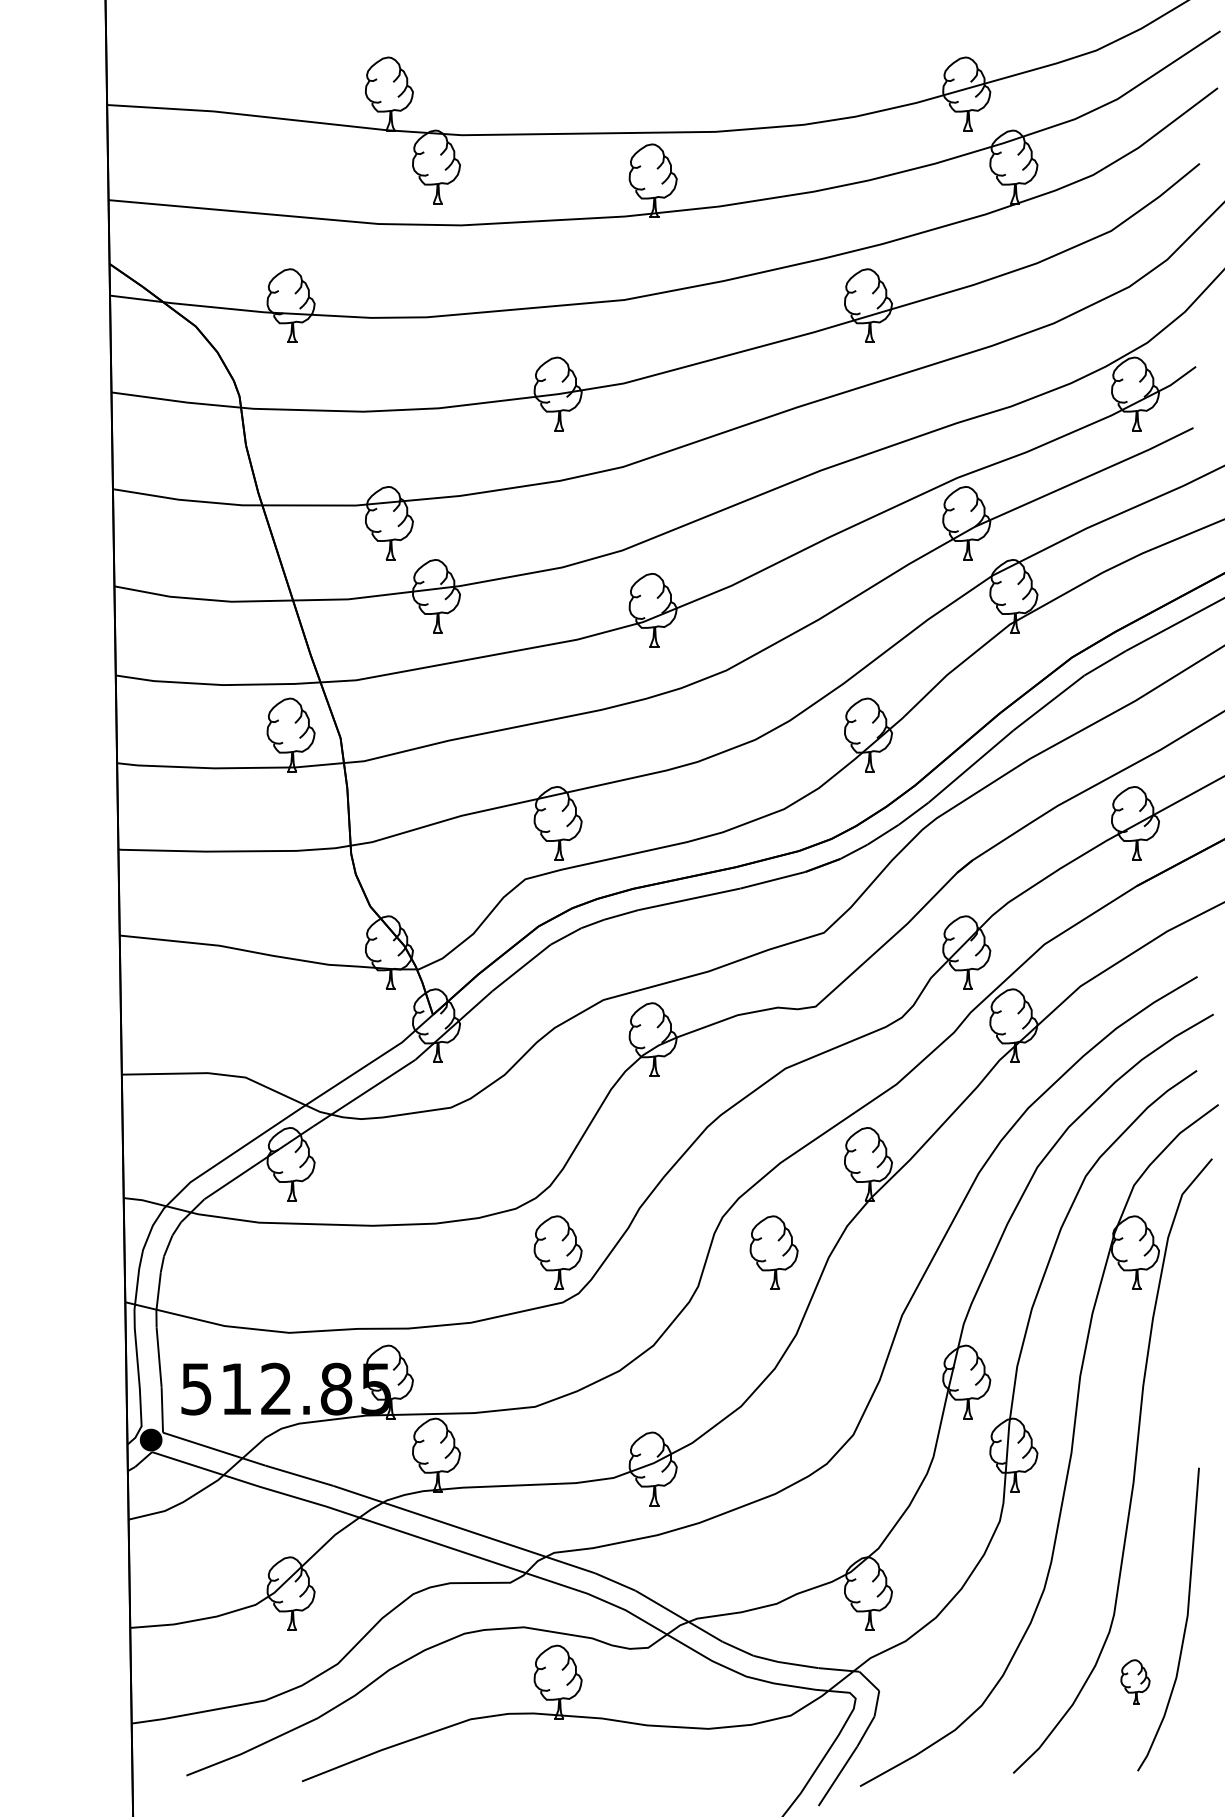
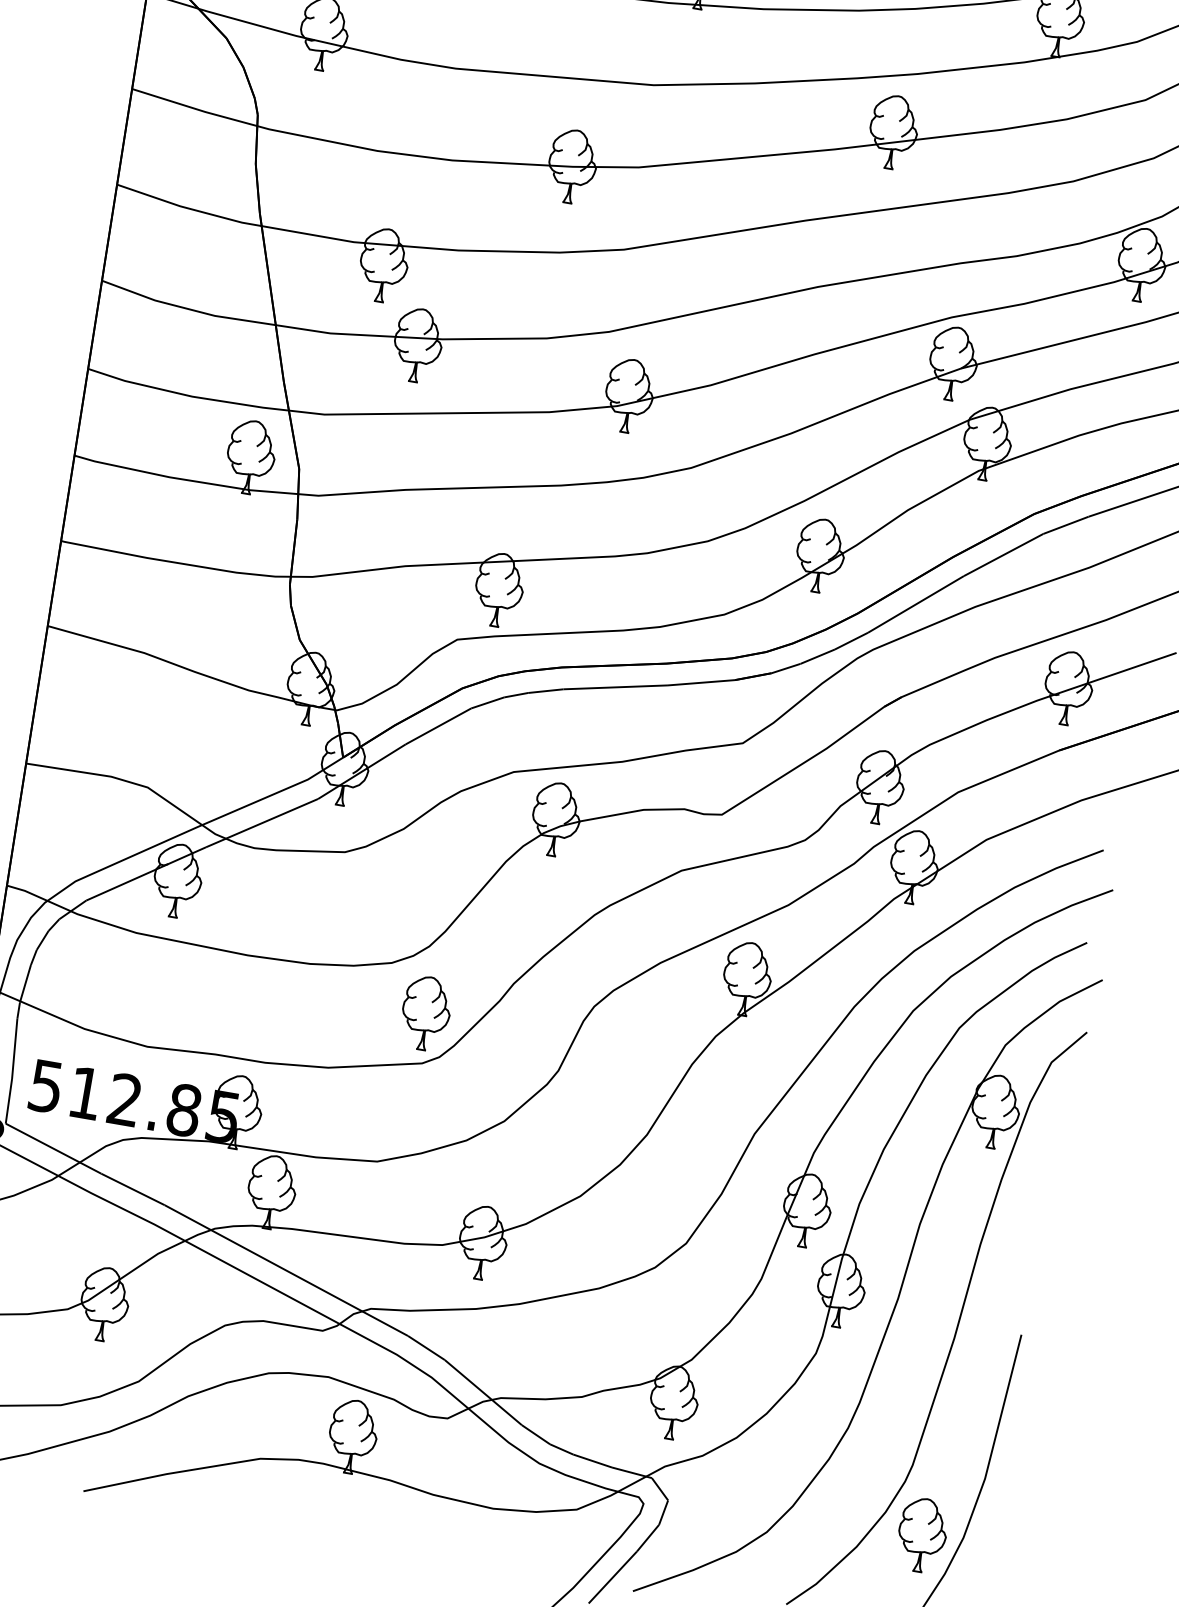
part: (773, 1252) -> (638, 1049), removed
part: (1135, 1681) -> (922, 1534), size x1.67

